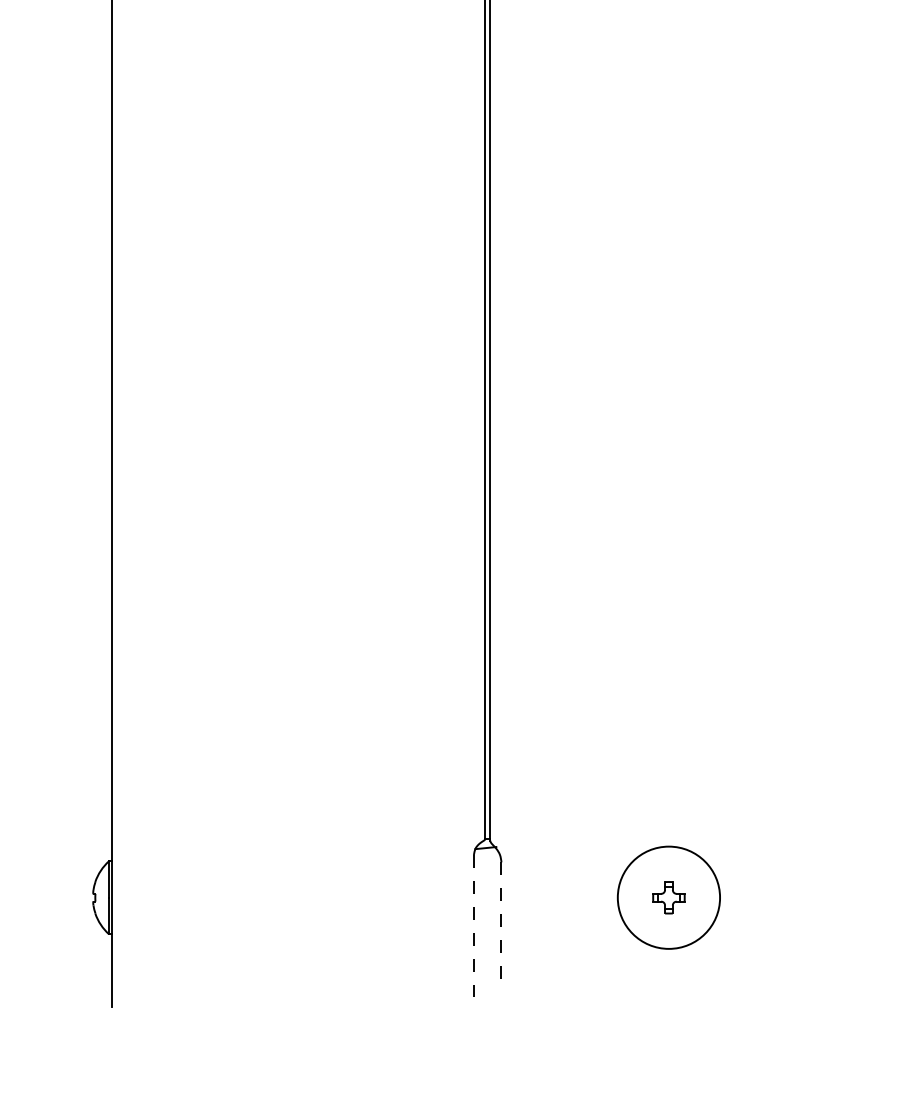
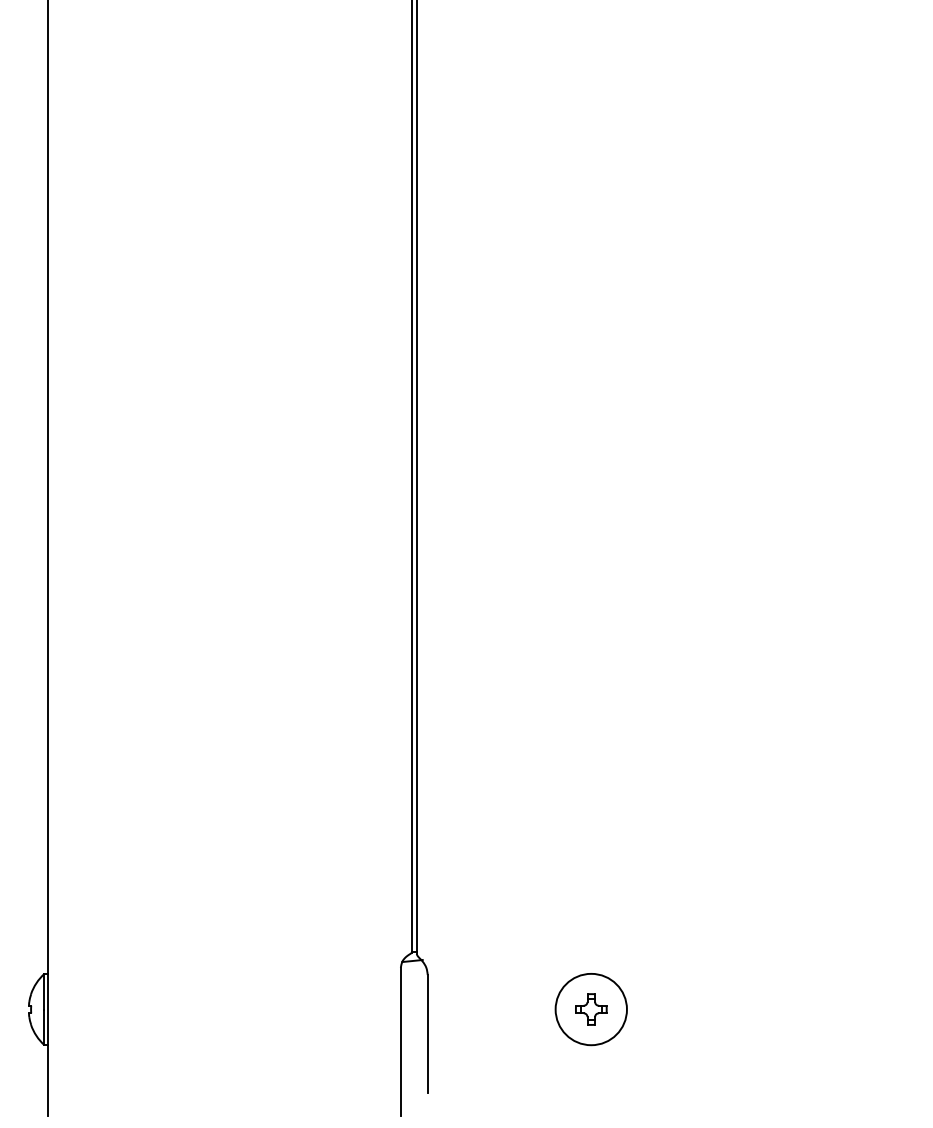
circle: (668, 897) -> (590, 1009), size x0.71
line: (501, 923) -> (427, 1034), dashed -> solid
line: (473, 931) -> (400, 1042), dashed -> solid

